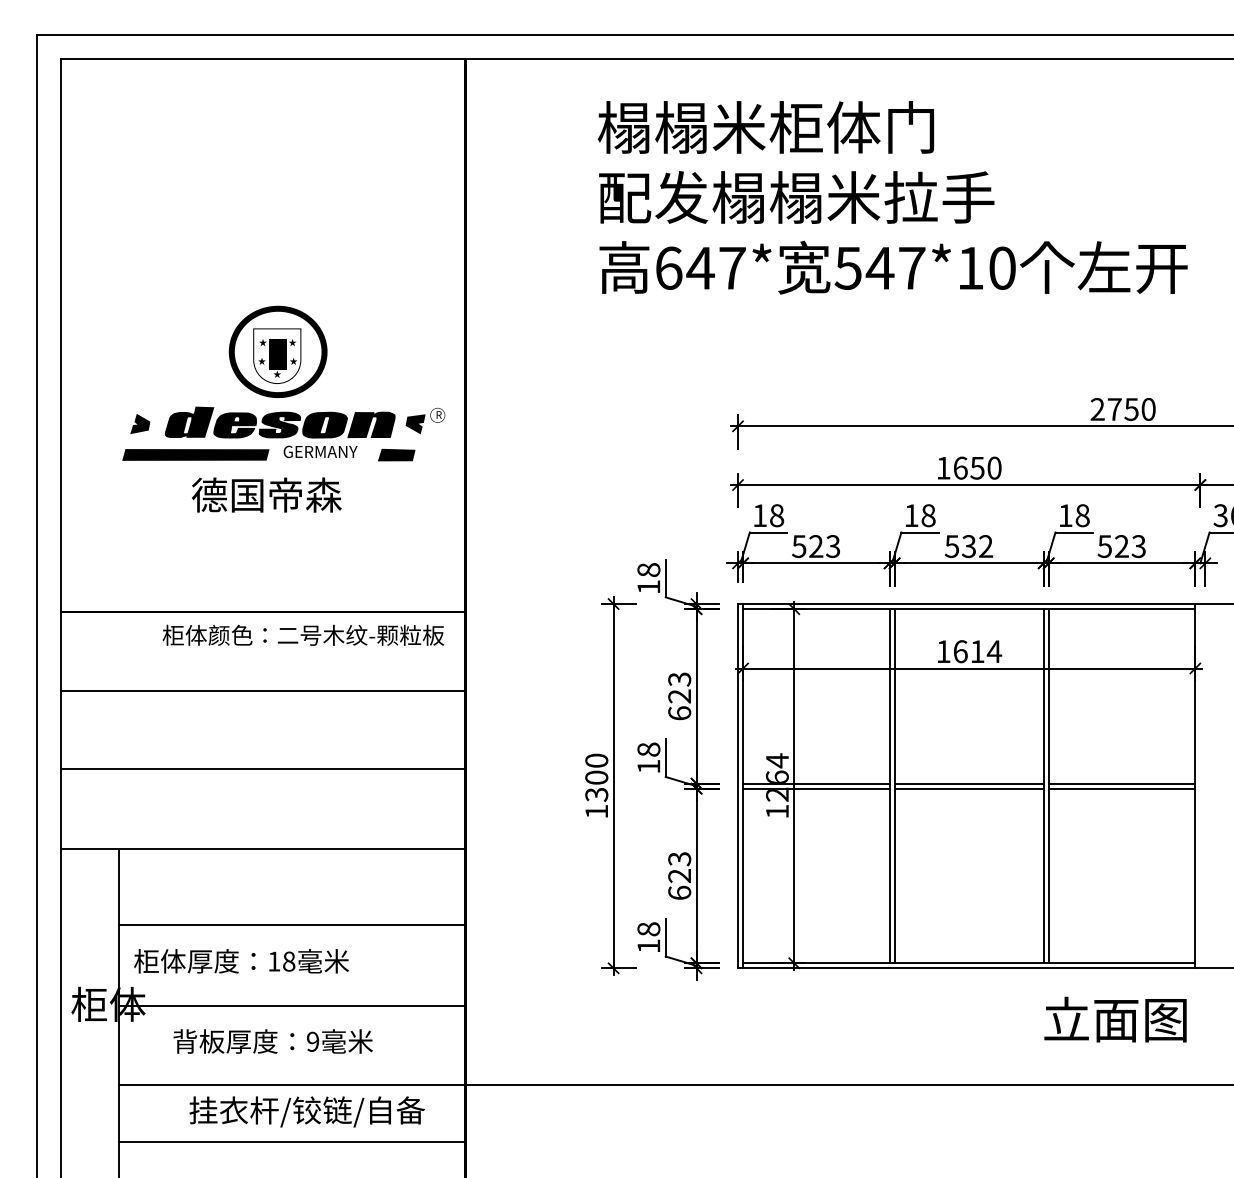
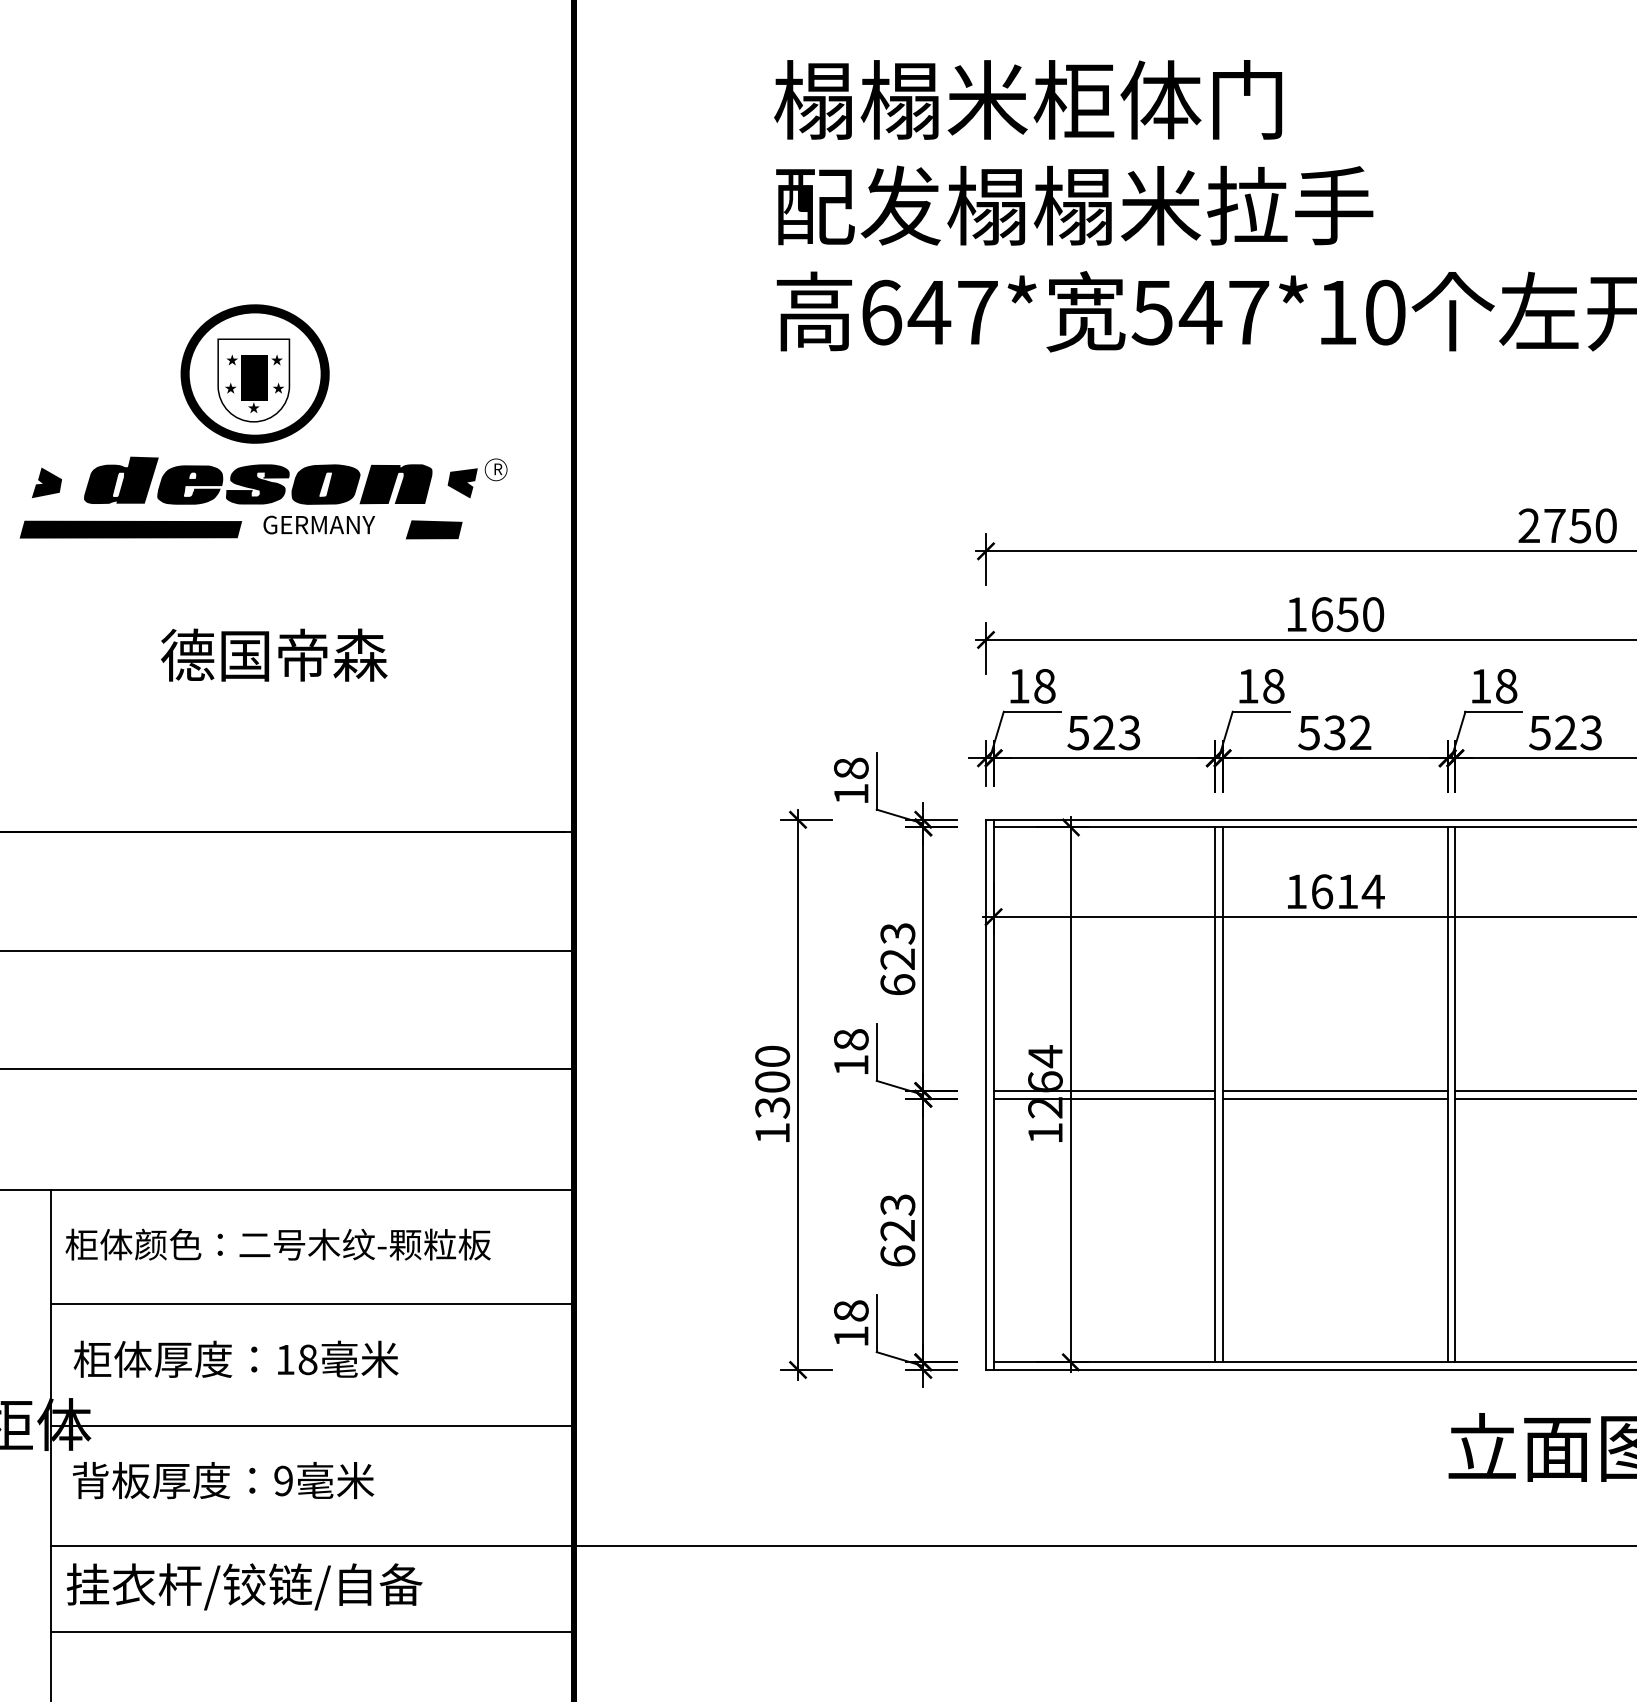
part: (283, 383) -> (263, 421), moved
text: (303, 634) -> (278, 1243), moved
text: (272, 1041) -> (222, 1480), moved
text: (306, 1111) -> (243, 1586), moved

